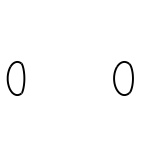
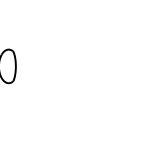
part: (123, 78) -> (116, 66), removed

